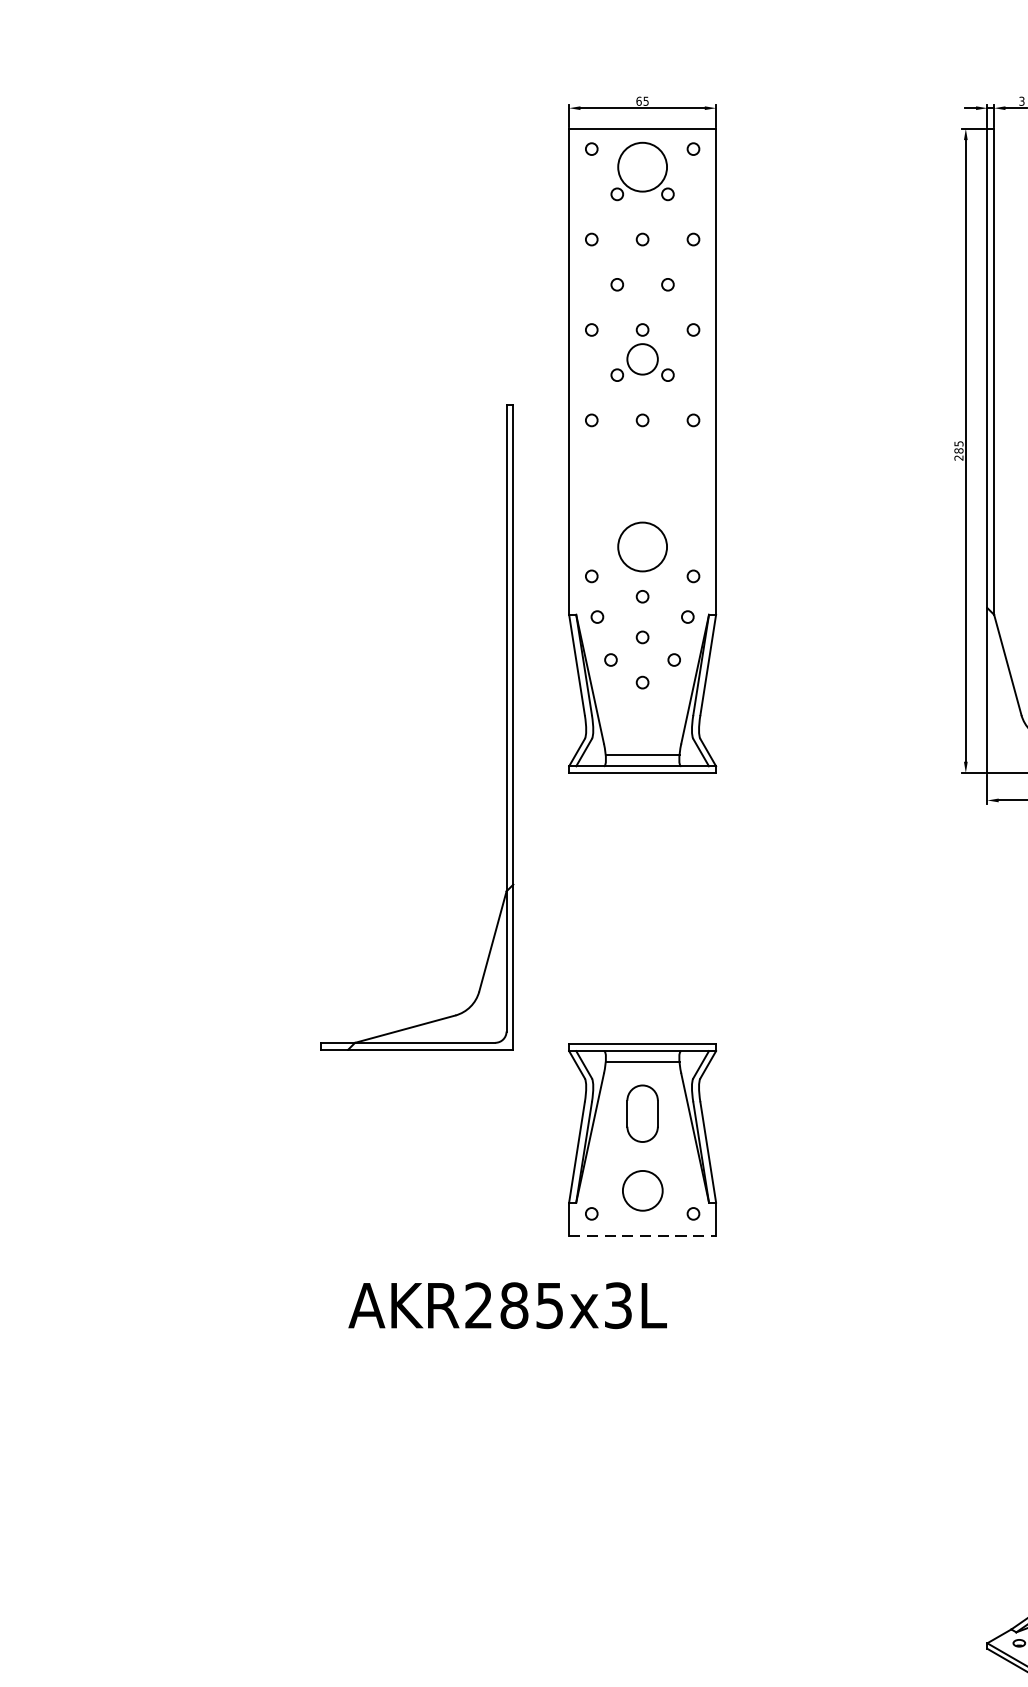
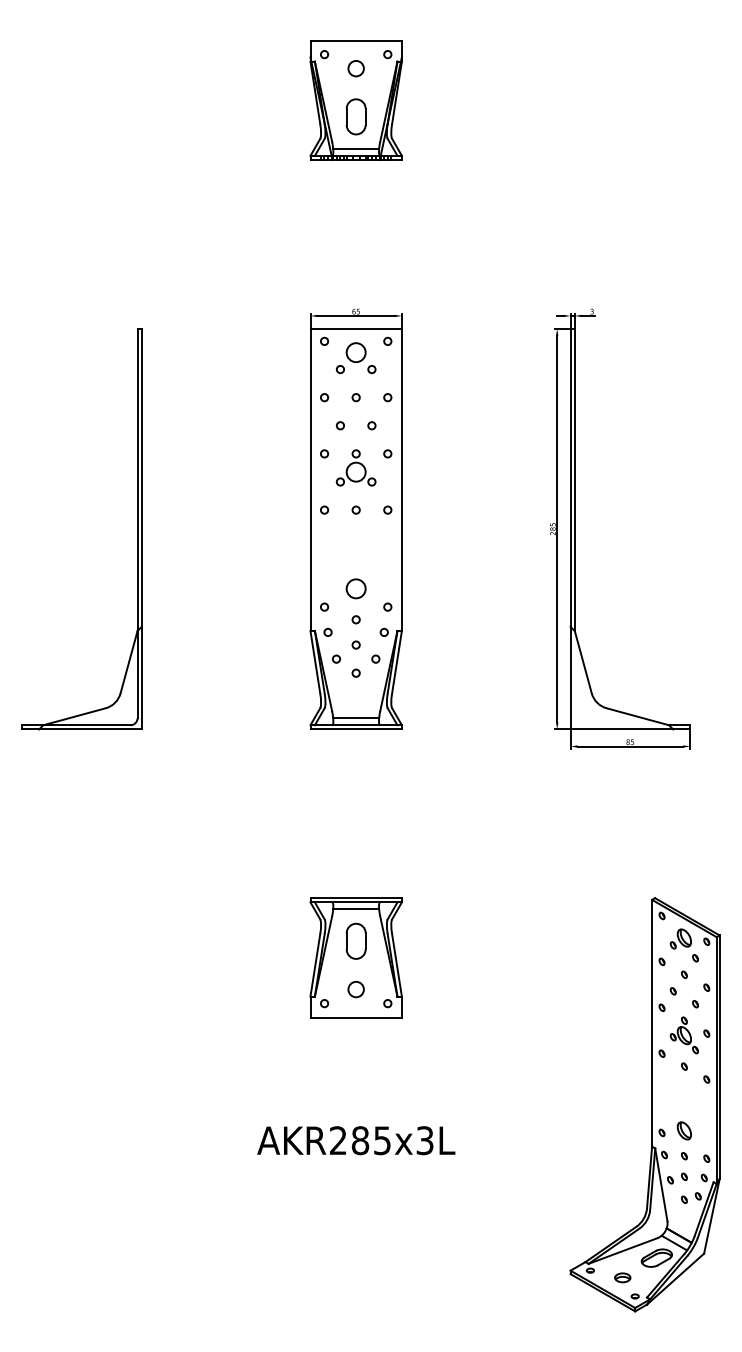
circle: (641, 166) -> (355, 352), size x0.62
circle: (641, 546) -> (355, 588), size x0.62
part: (506, 728) -> (137, 529), moved
circle: (641, 1191) -> (355, 989), size x0.62
line: (643, 1236) -> (356, 1017), dashed -> solid
text: (508, 1305) -> (356, 1140), moved

